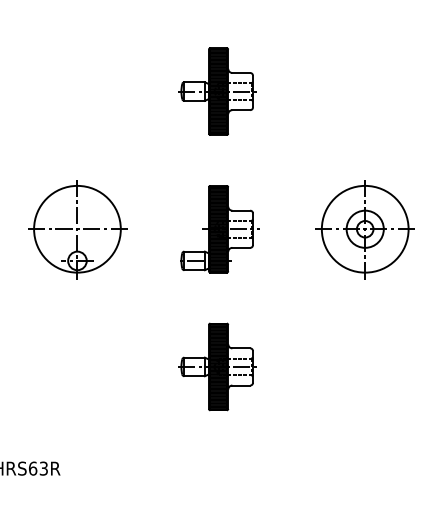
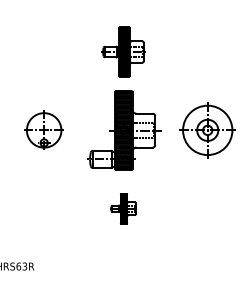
part: (218, 227) -> (124, 129), size x1.6
part: (78, 229) -> (44, 130), size x0.7
part: (217, 366) -> (123, 208), size x0.6

